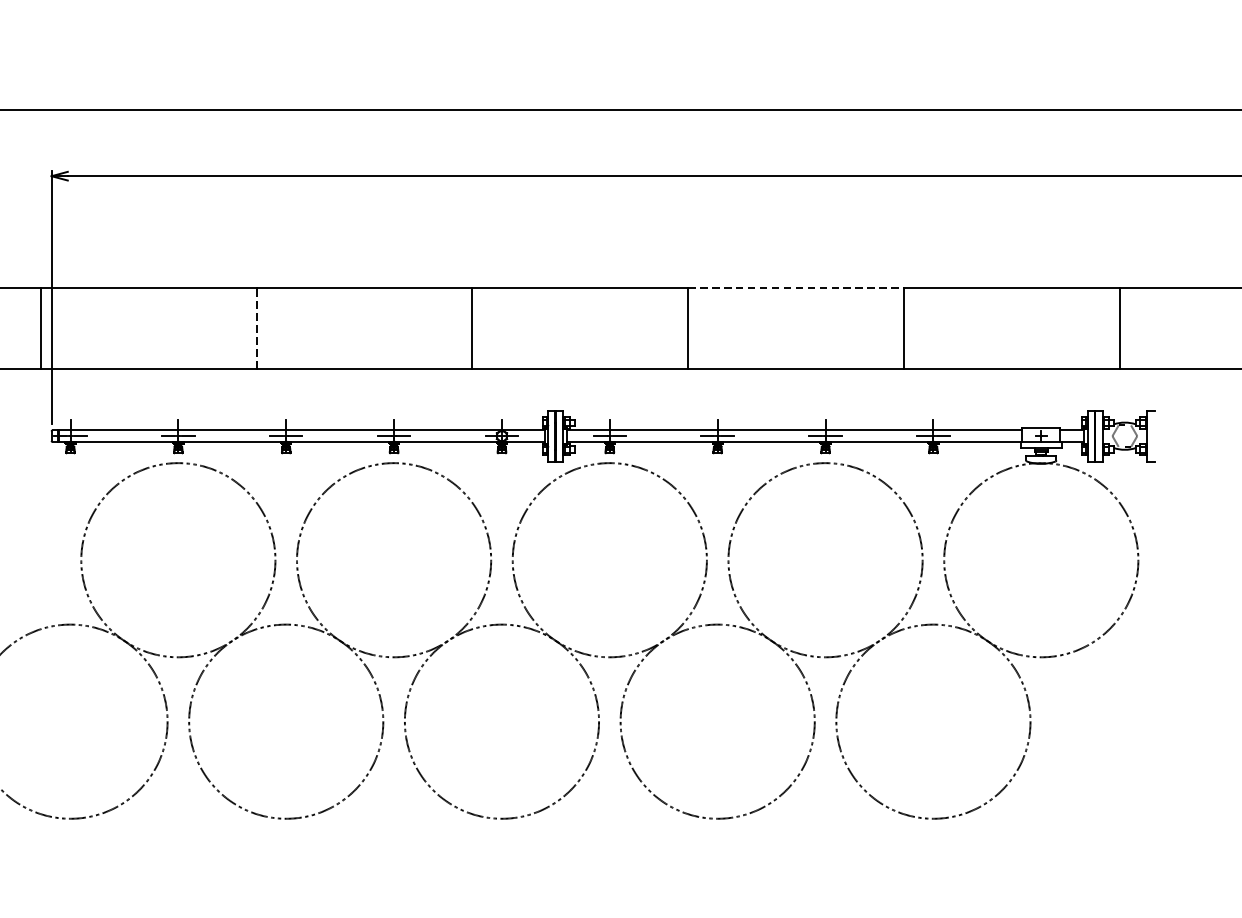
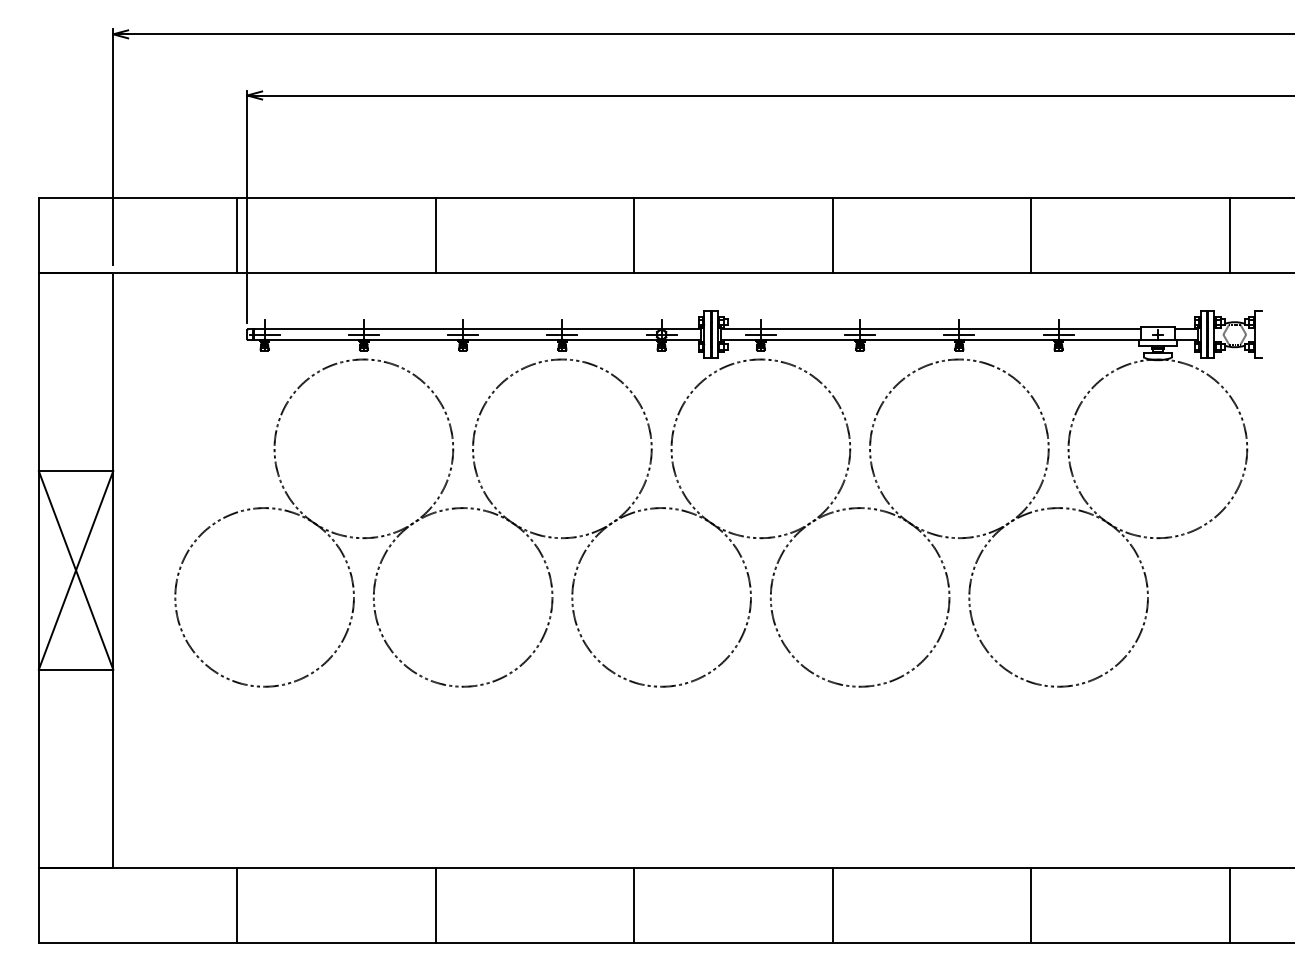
line: (796, 288) -> (932, 198), dashed -> solid
line: (256, 327) -> (435, 234), dashed -> solid

